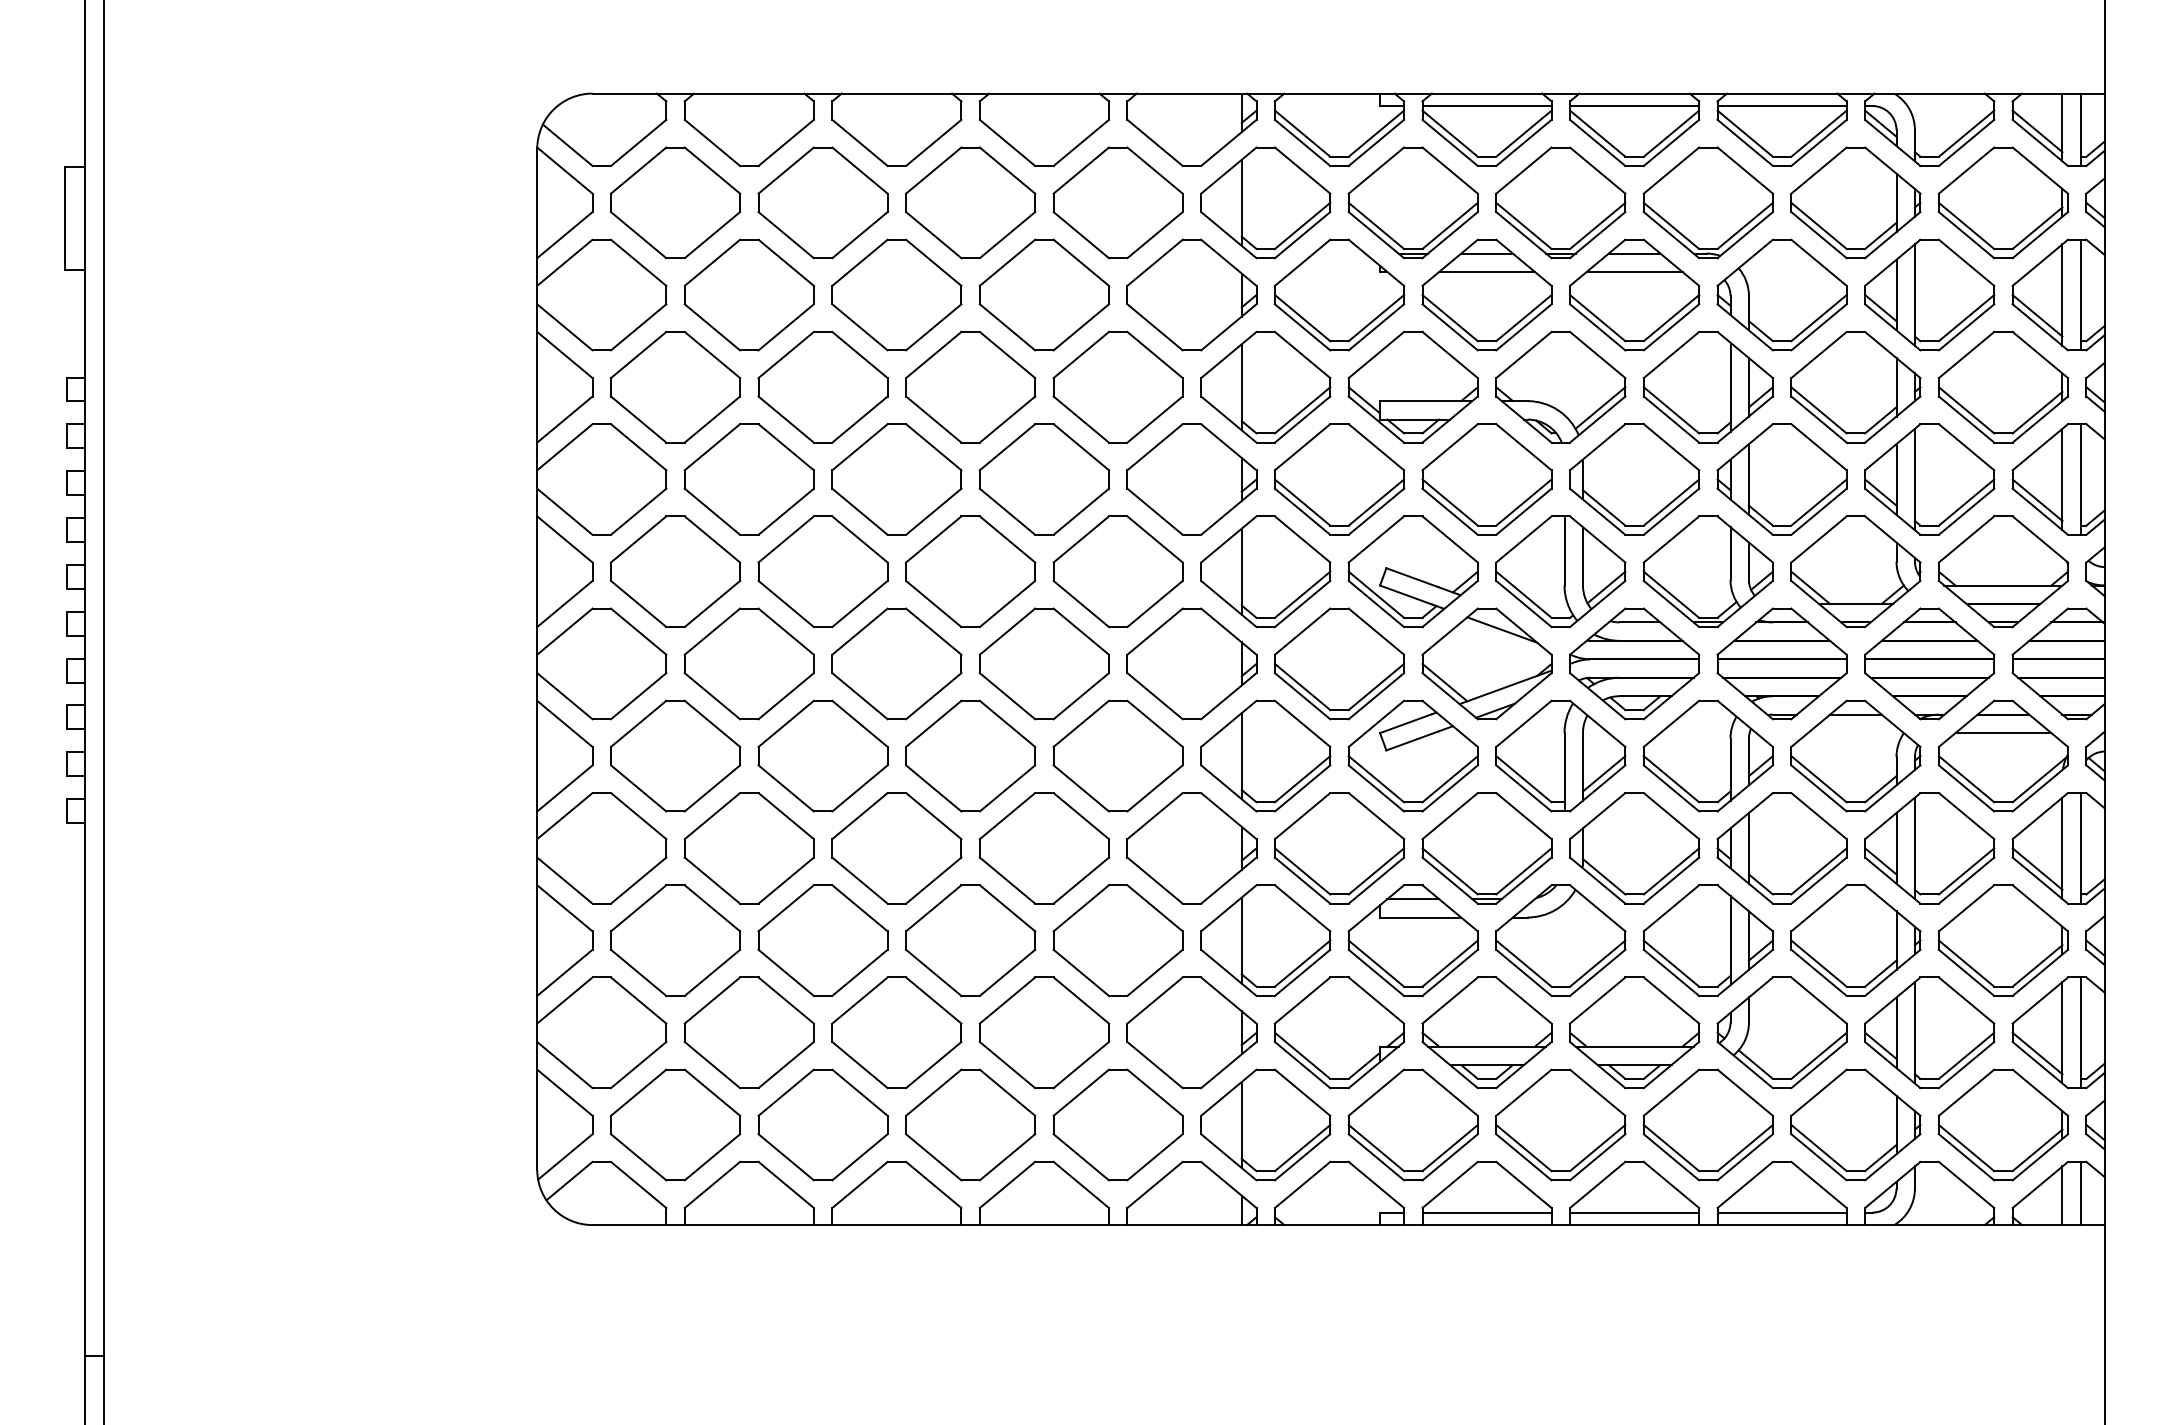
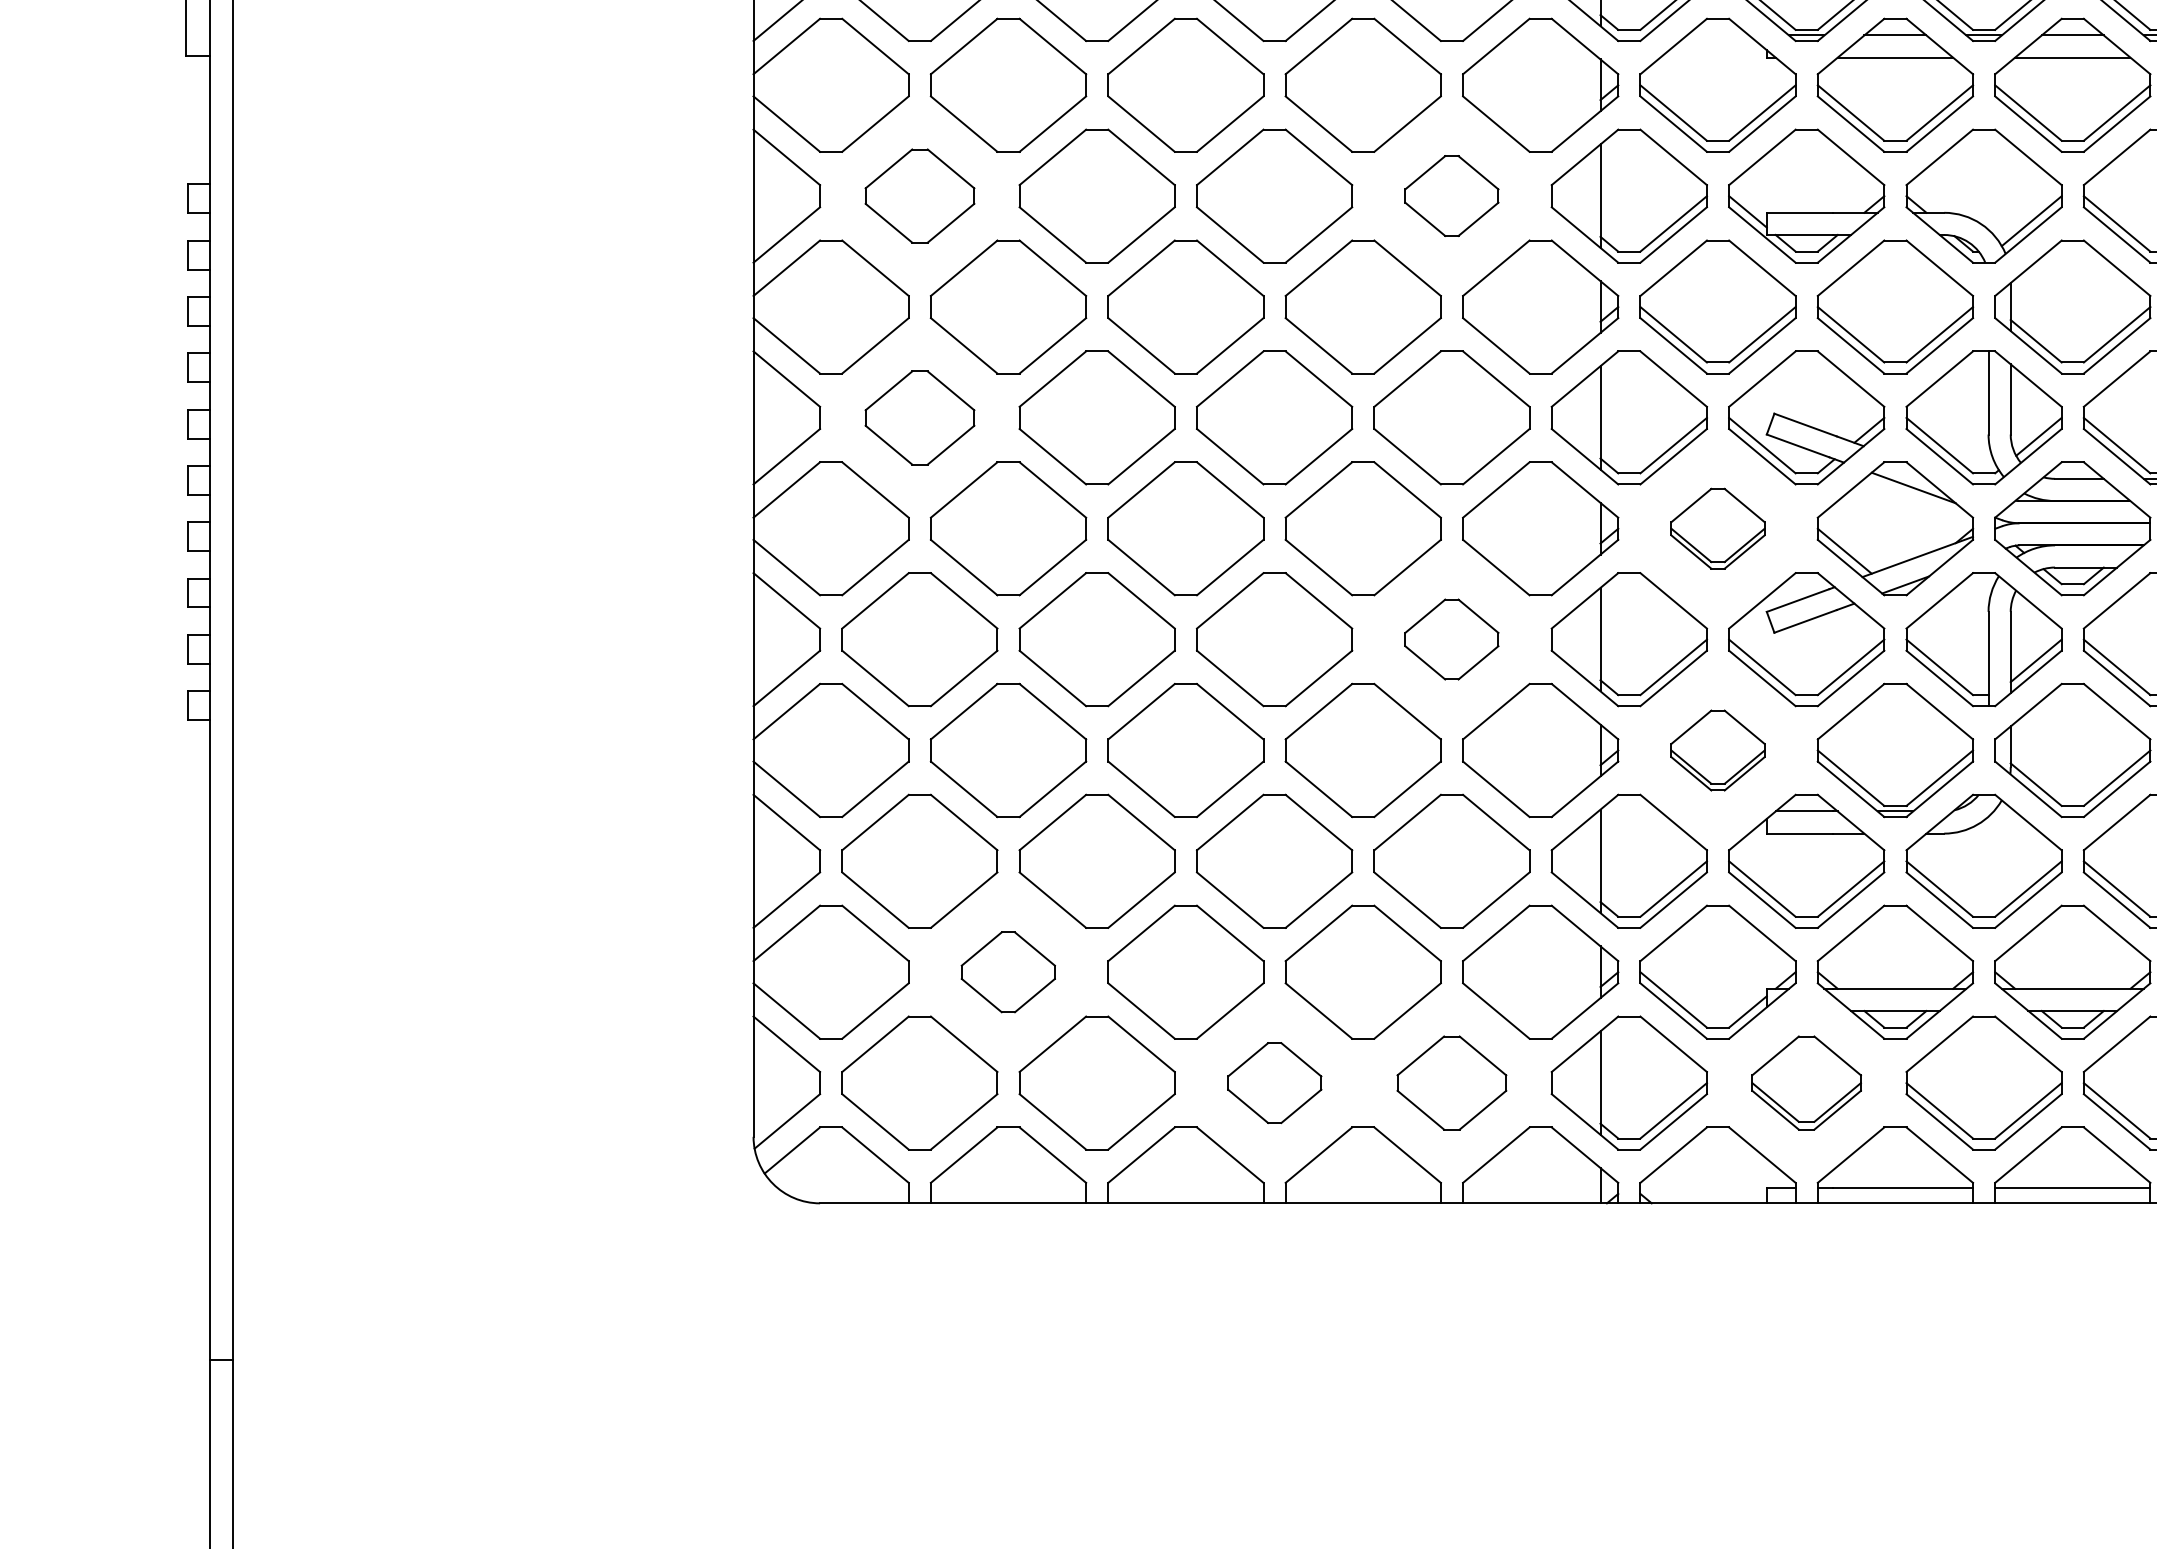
part: (675, 386) -> (919, 195), size x0.7
part: (1117, 386) -> (1451, 195), size x0.6
part: (675, 571) -> (919, 417), size x0.7
part: (1339, 663) -> (1718, 528), size x0.6
part: (1117, 755) -> (1451, 638), size x0.6
part: (1339, 848) -> (1718, 750), size x0.6
part: (748, 1032) -> (1007, 971), size x0.6
part: (970, 1124) -> (1274, 1082), size x0.6
part: (1117, 1124) -> (1451, 1082), size x0.7
part: (1412, 1124) -> (1805, 1082), size x0.7

